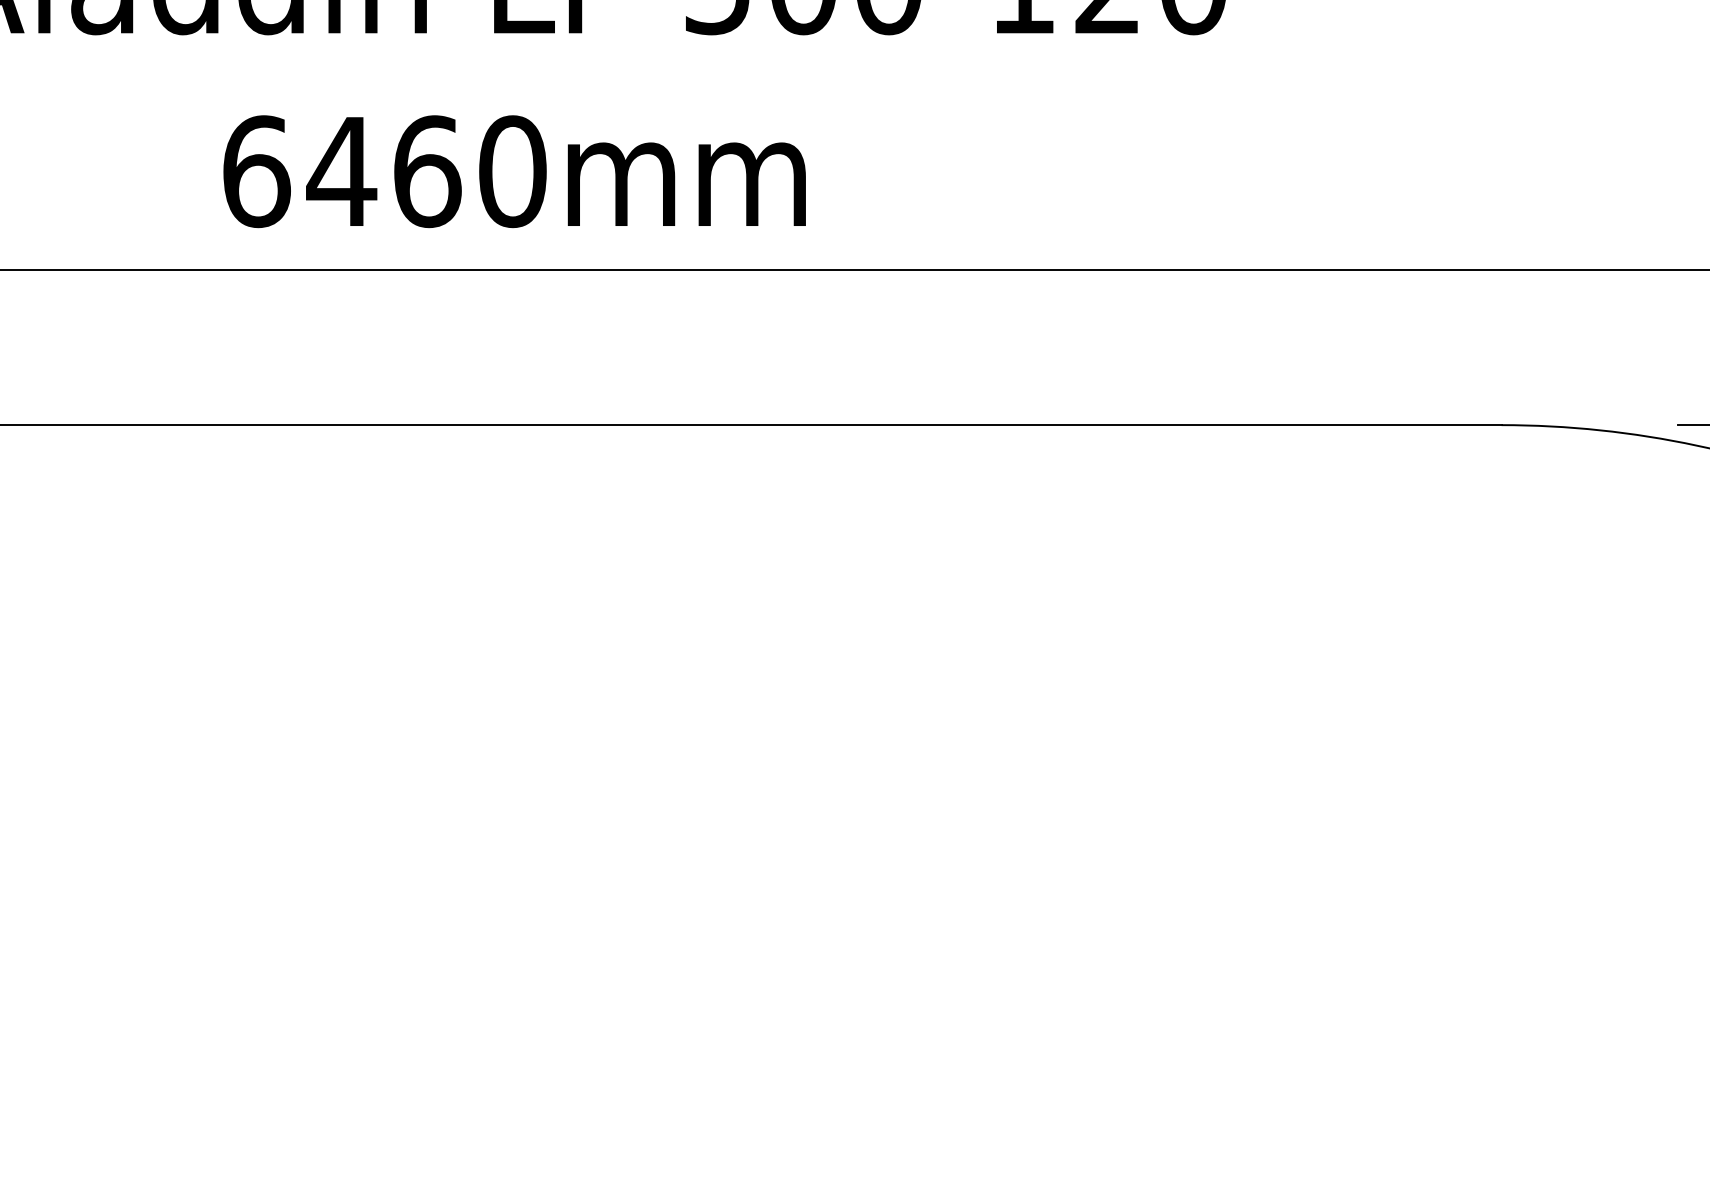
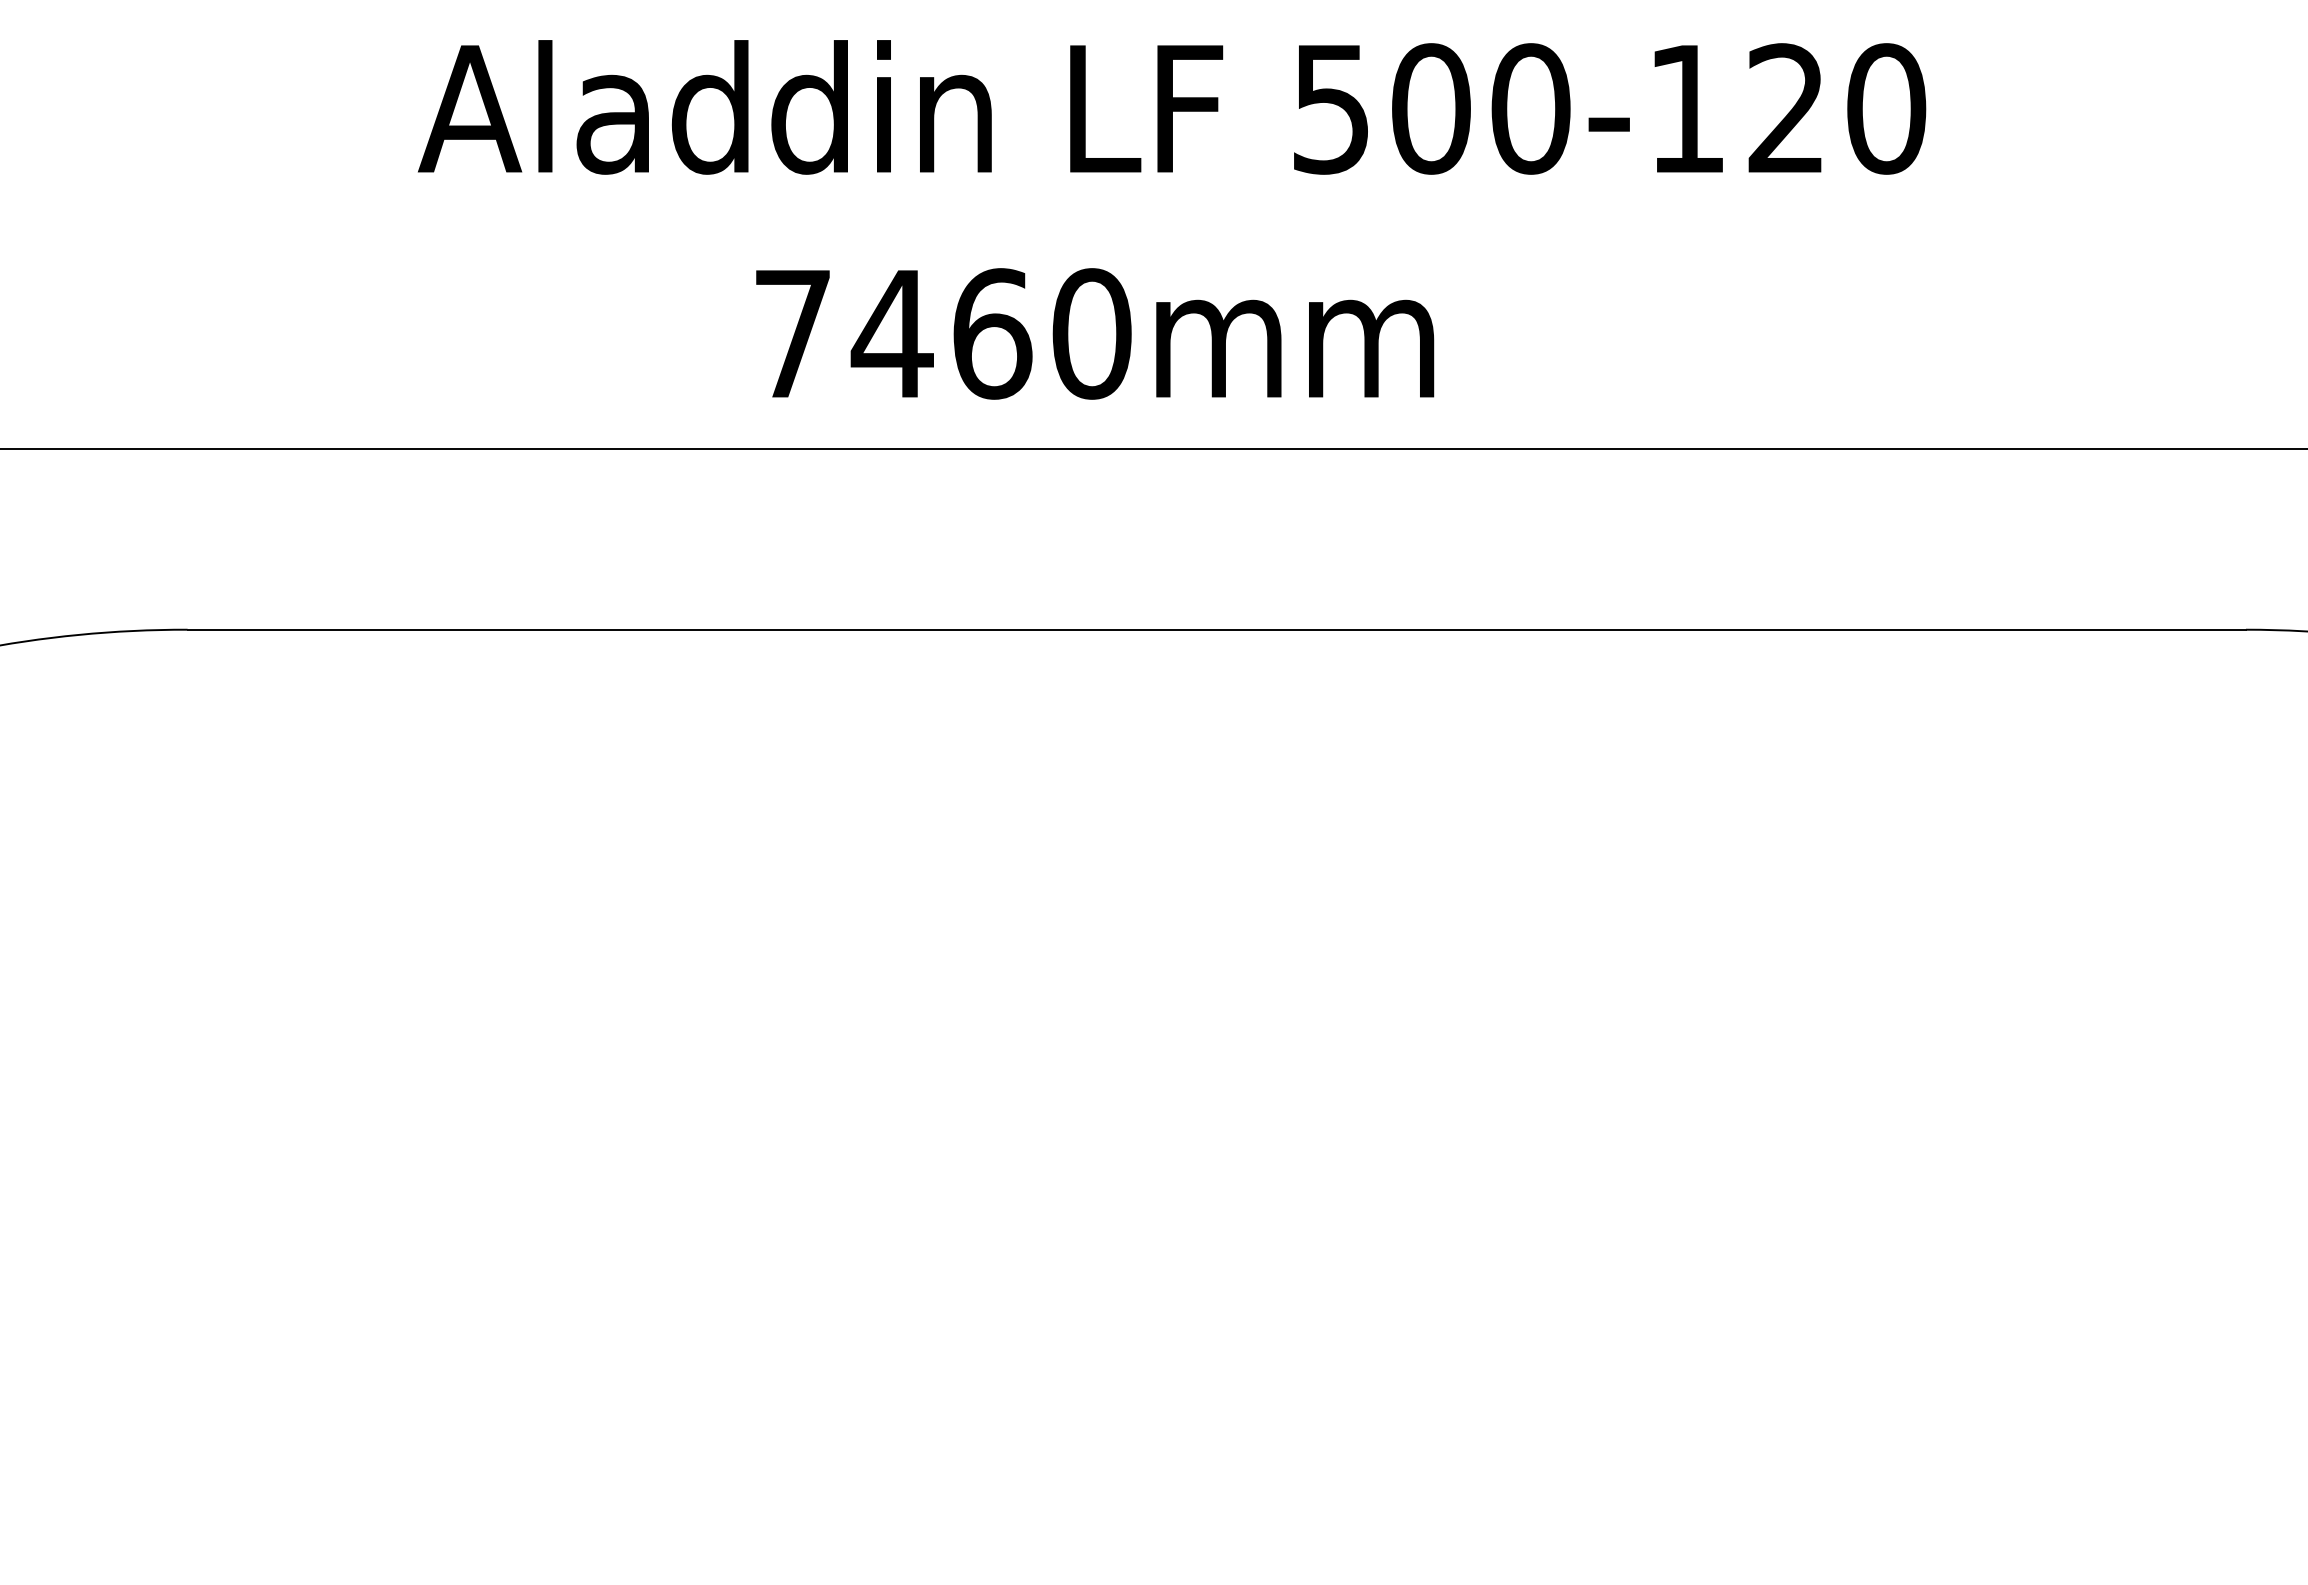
text: (256, 171) -> (793, 333), 6460mm -> 7460mm

